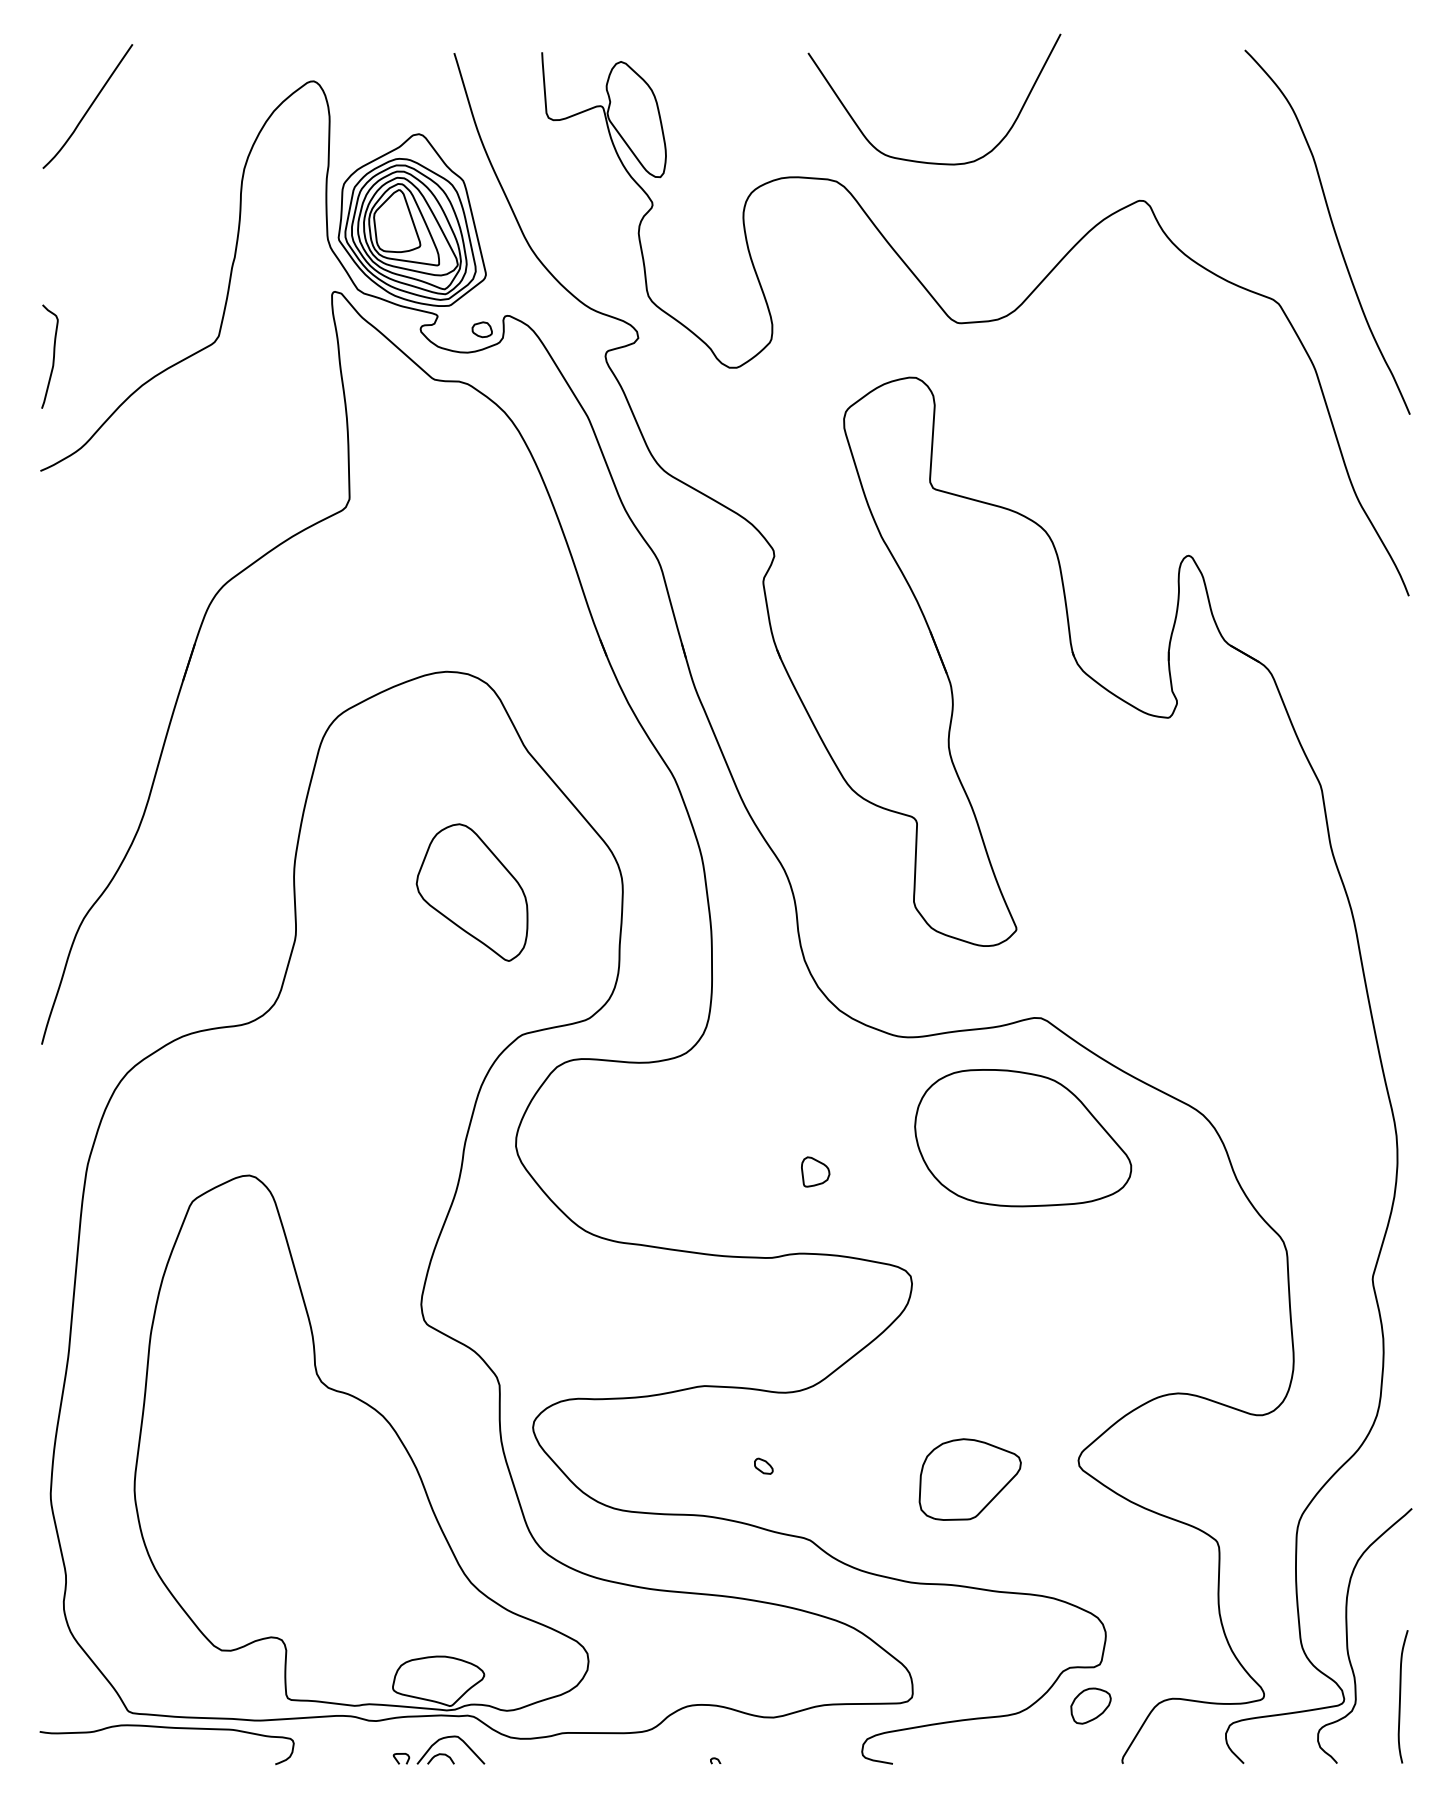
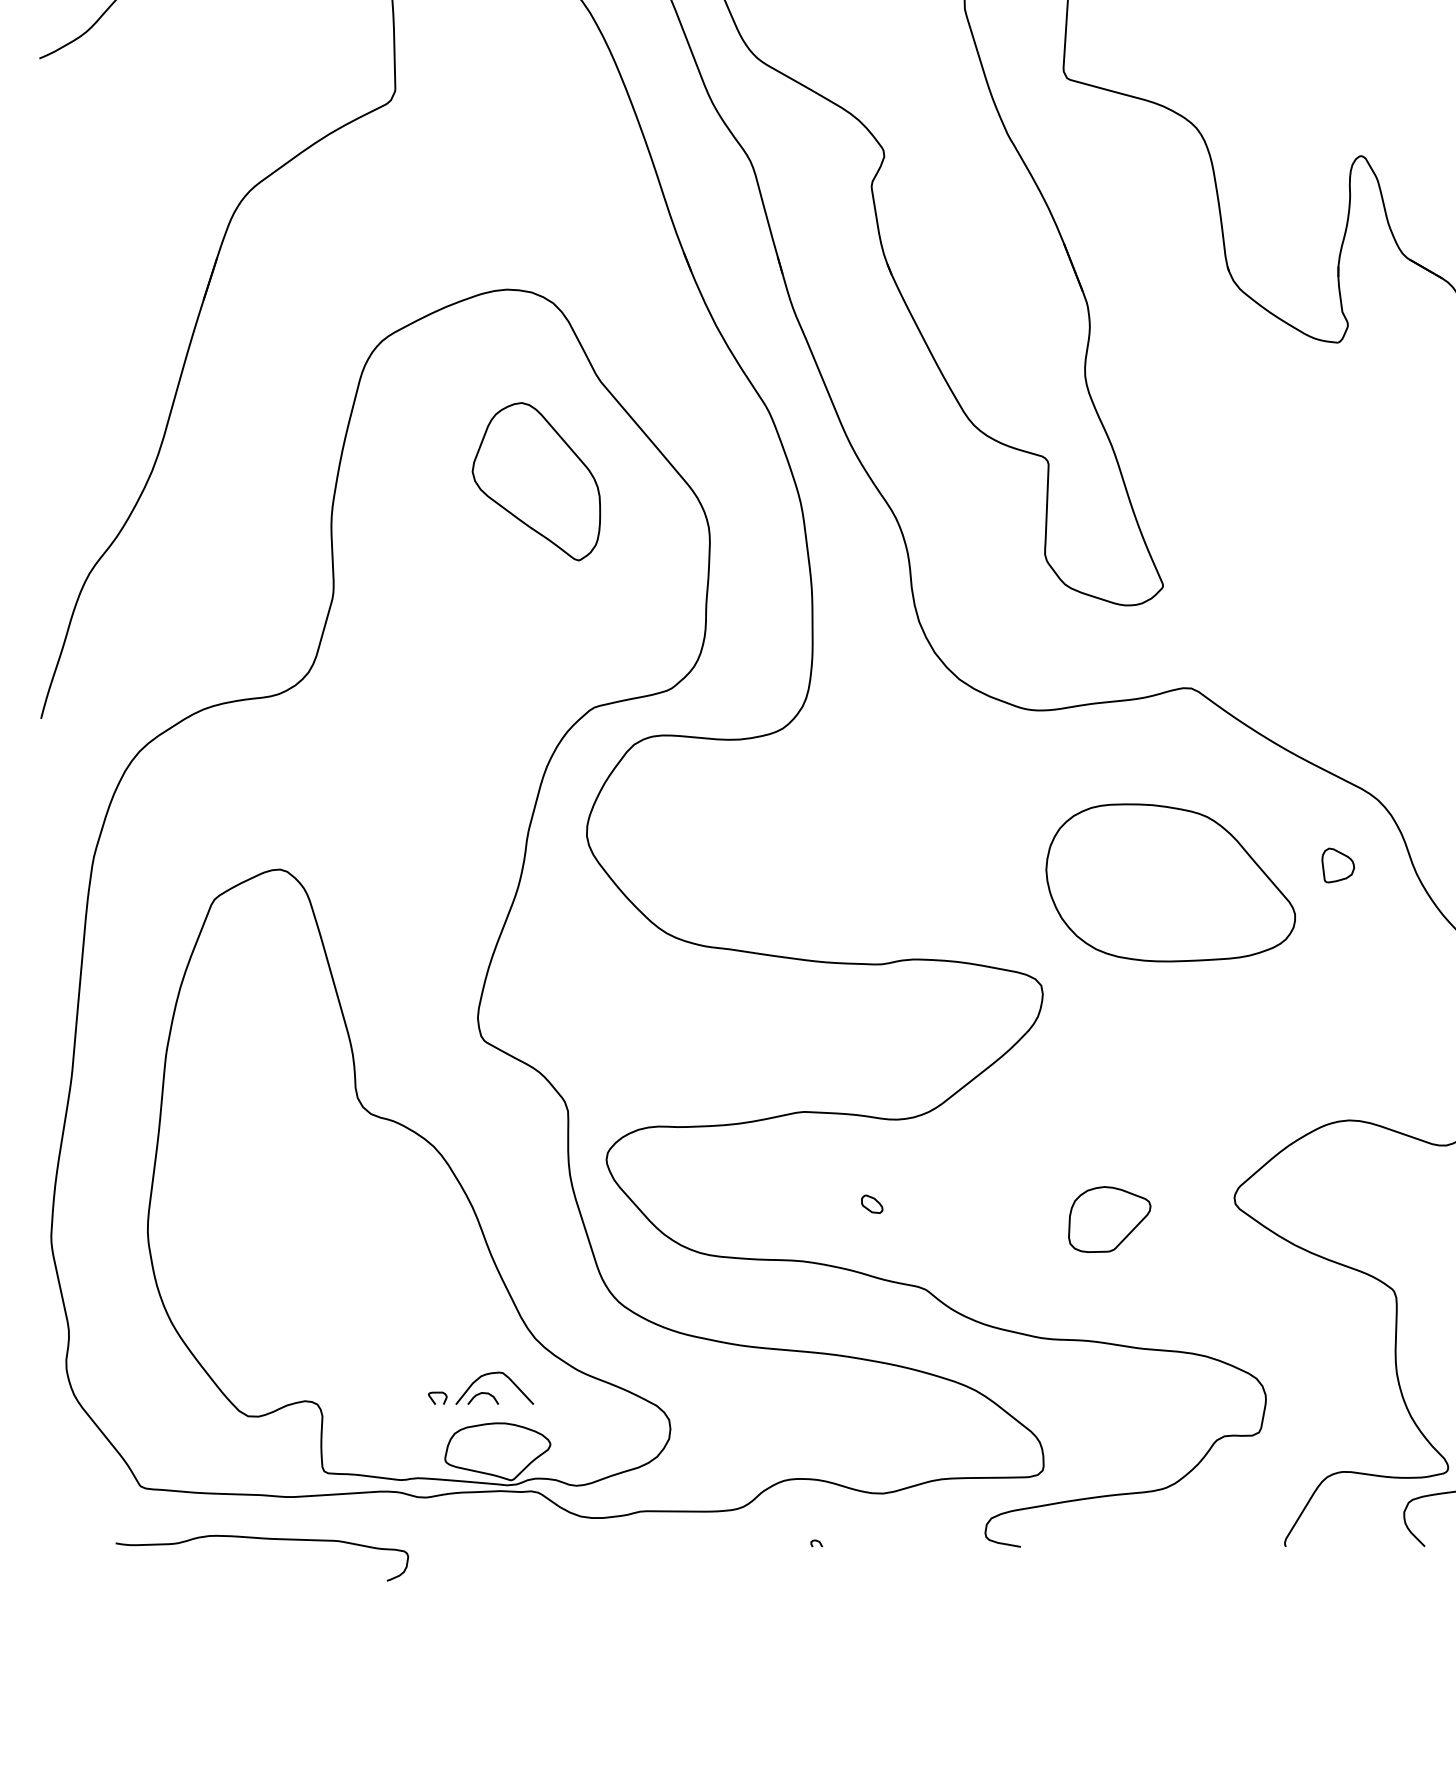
part: (471, 892) -> (535, 481), moved
part: (1023, 1138) -> (1171, 883), moved
part: (815, 1171) -> (1338, 864), moved
part: (969, 1479) -> (1108, 1219), size x0.7
part: (1090, 1705) -> (1248, 1479), removed
curve: (166, 1728) -> (261, 1539), moved
part: (438, 1749) -> (480, 1387), moved

